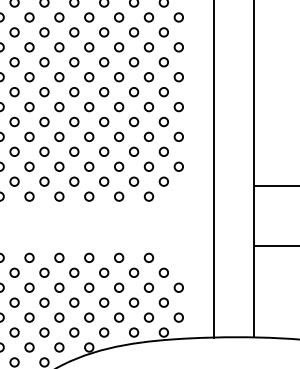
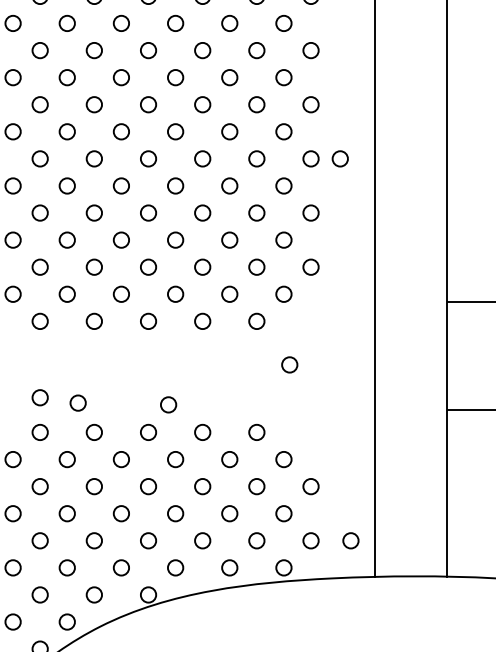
circle: (194, 107) -> (339, 159), added
circle: (167, 220) -> (290, 364), added
circle: (29, 238) -> (40, 397), added
circle: (50, 241) -> (78, 402), added
circle: (100, 242) -> (168, 404), added
circle: (200, 317) -> (350, 540), added

